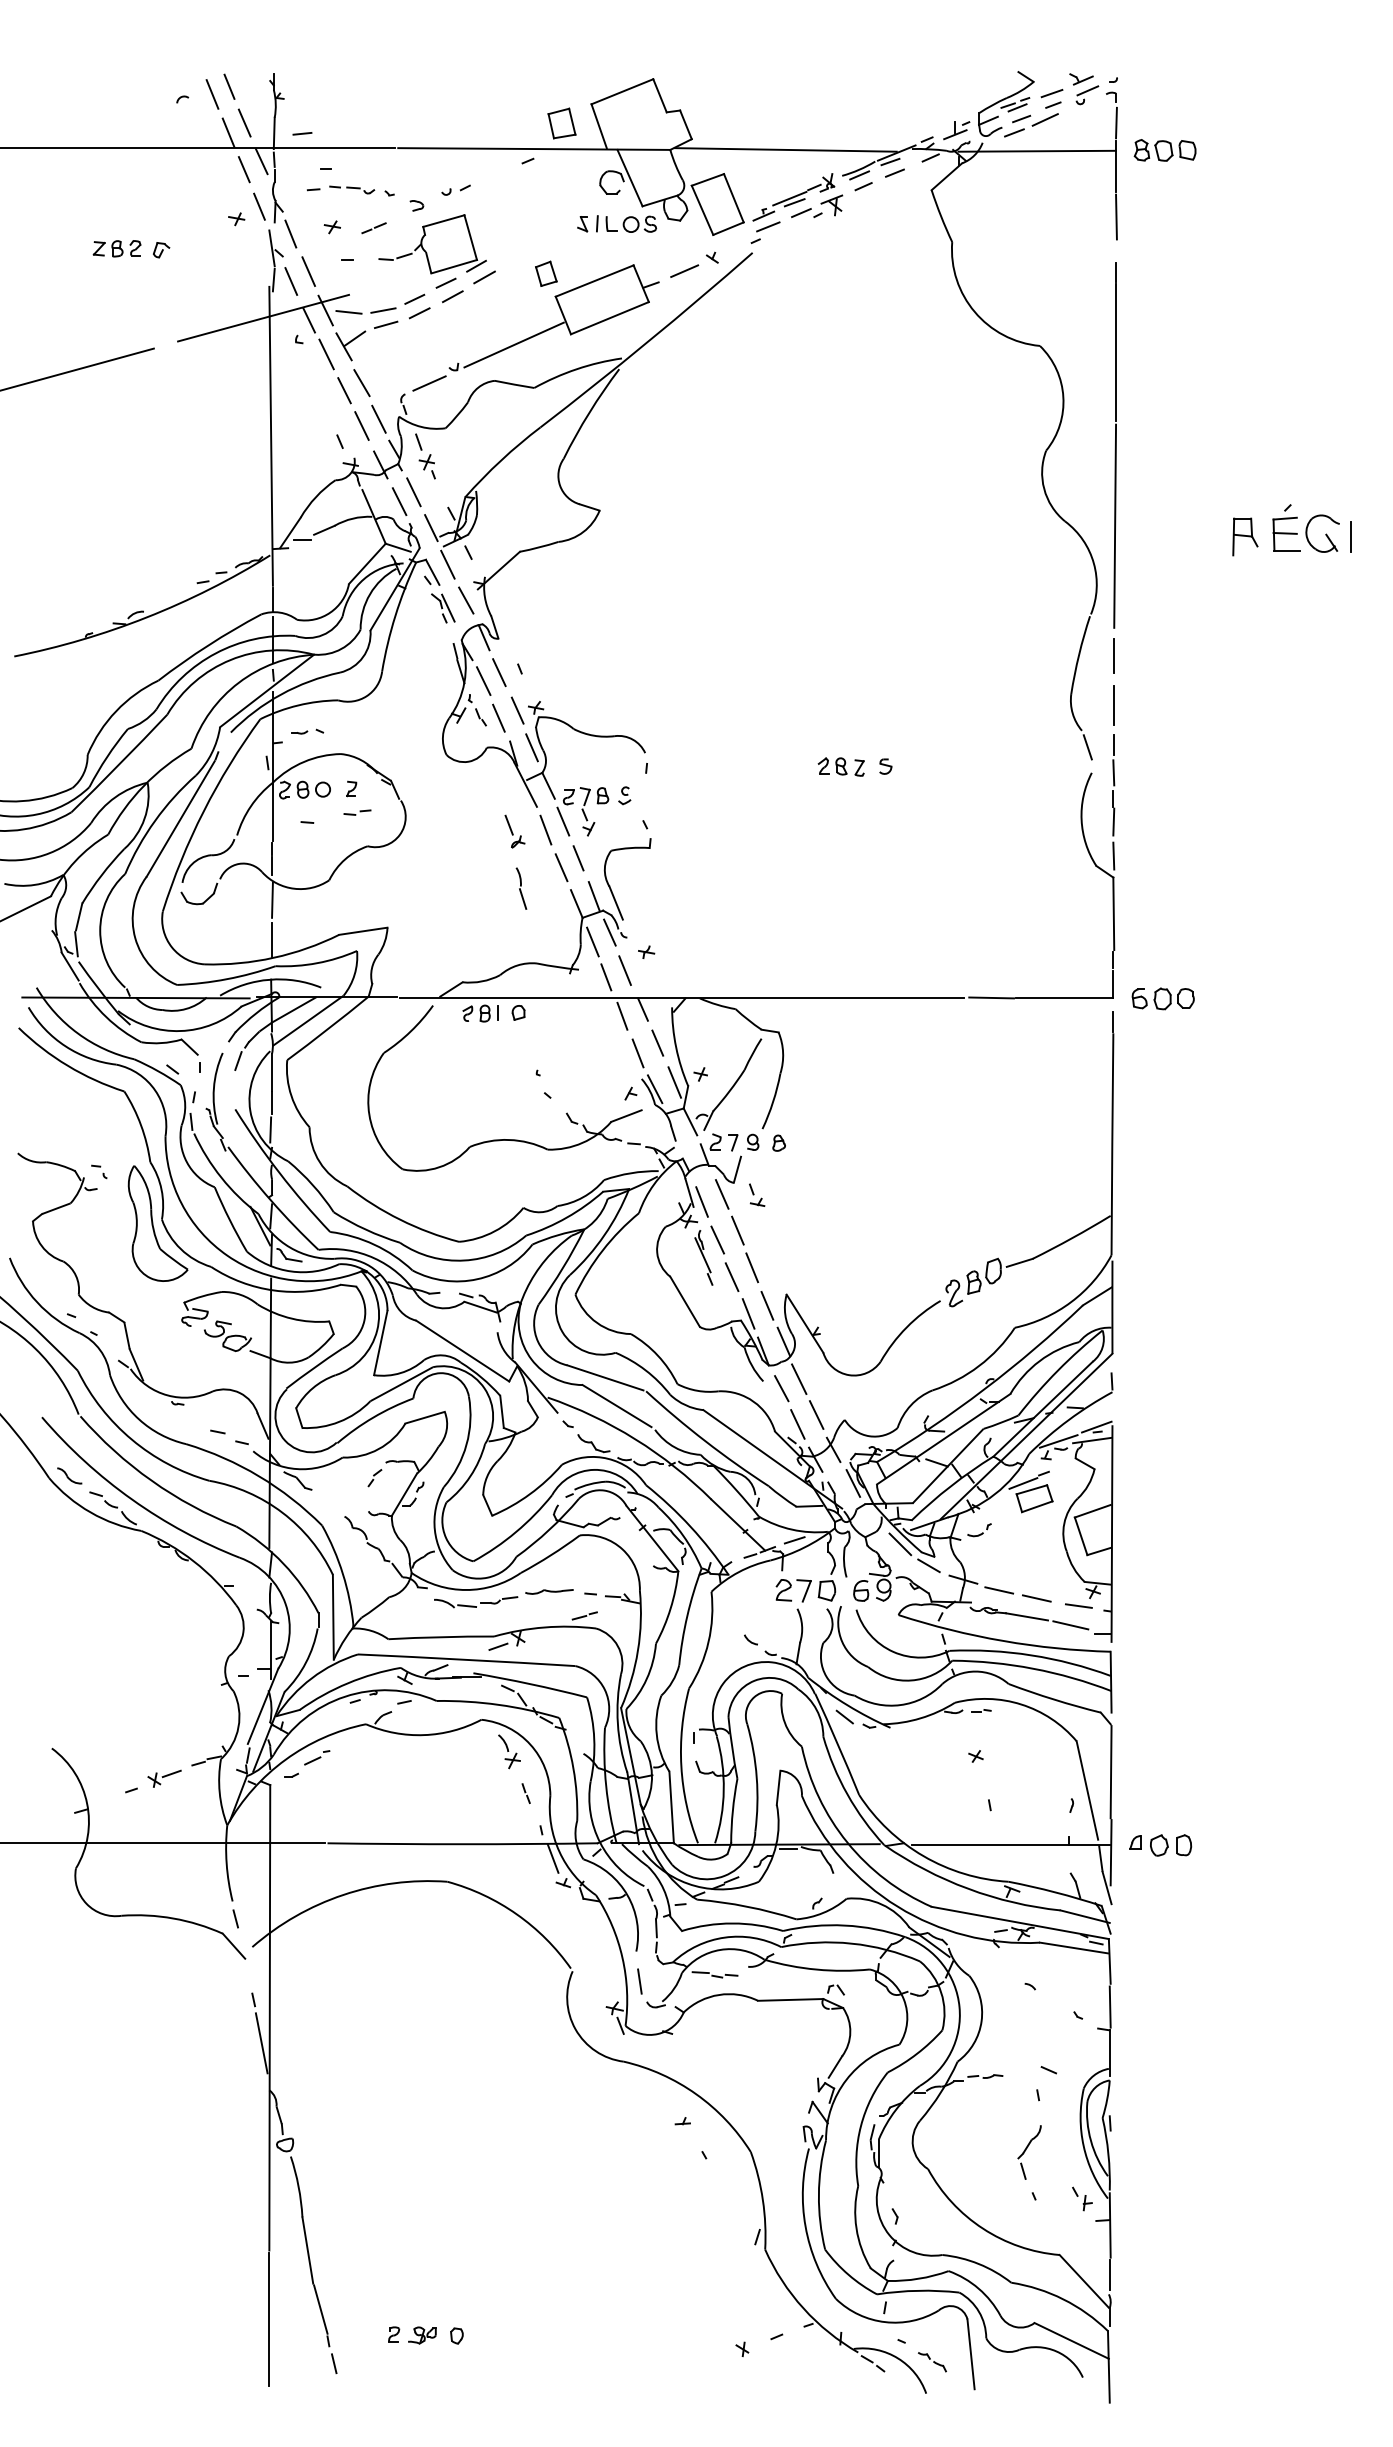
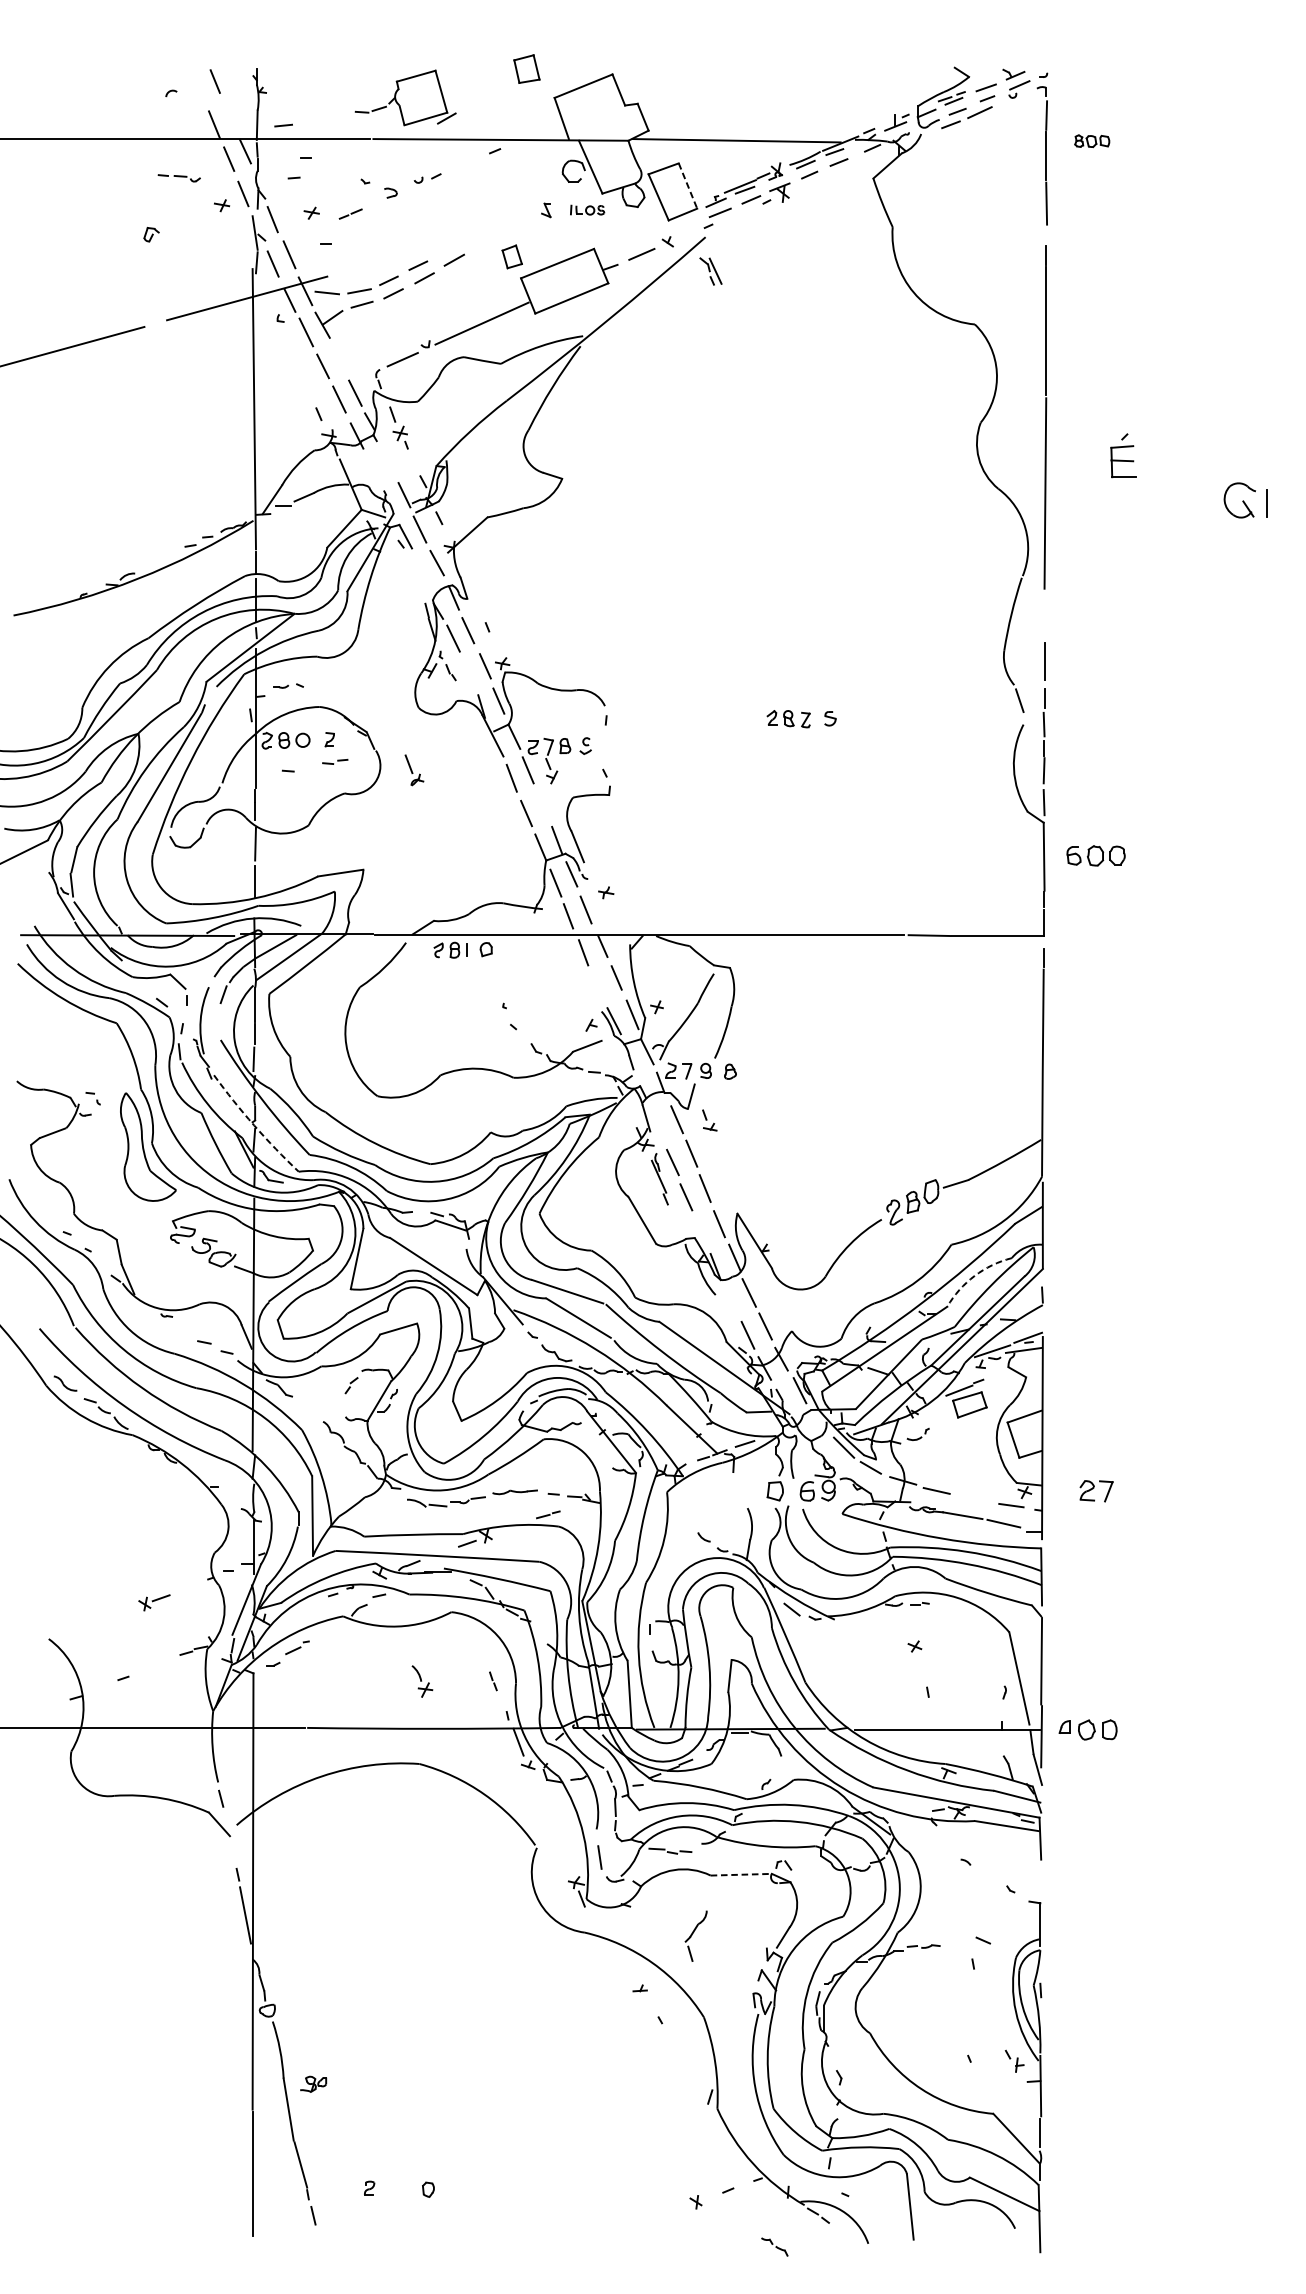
line: (212, 94) -> (199, 88), removed
line: (244, 122) -> (229, 115), removed
part: (561, 123) -> (526, 69), moved
line: (1037, 150) -> (972, 141), removed
part: (1164, 150) -> (1091, 141), size x0.6
part: (352, 189) -> (179, 177), moved
line: (734, 198) -> (688, 186), solid -> dashed
part: (626, 223) -> (587, 209), size x0.6
part: (432, 244) -> (405, 98), moved
part: (116, 248) -> (109, 233), removed
line: (361, 383) -> (339, 359), removed
line: (413, 492) -> (387, 461), removed
line: (399, 501) -> (374, 470), removed
part: (1286, 527) -> (1123, 455), moved
part: (1245, 536) -> (1167, 503), removed
part: (443, 608) -> (711, 271), moved
line: (1114, 655) -> (1044, 614), removed
line: (498, 717) -> (467, 672), removed
part: (514, 831) -> (413, 770), moved
line: (578, 858) -> (542, 804), removed
part: (521, 888) -> (488, 833), removed
part: (1162, 998) -> (1095, 855), moved
line: (637, 1053) -> (597, 987), removed
arc: (271, 1200) -> (254, 1125), solid -> dashed
line: (701, 1201) -> (657, 1126), removed
line: (748, 1313) -> (701, 1231), removed
arc: (1039, 1361) -> (974, 1276), solid -> dashed
line: (781, 1388) -> (732, 1301), removed
part: (793, 1590) -> (1096, 1490), moved
line: (1036, 1598) -> (971, 1498), removed
part: (509, 1751) -> (422, 1681), moved
part: (164, 1778) -> (154, 1602), moved
line: (790, 1999) -> (741, 1874), solid -> dashed
line: (1109, 2006) -> (1040, 1880), removed
part: (1029, 2152) -> (696, 1936), moved
part: (422, 2335) -> (313, 2084), moved
part: (932, 2362) -> (774, 2247), moved

